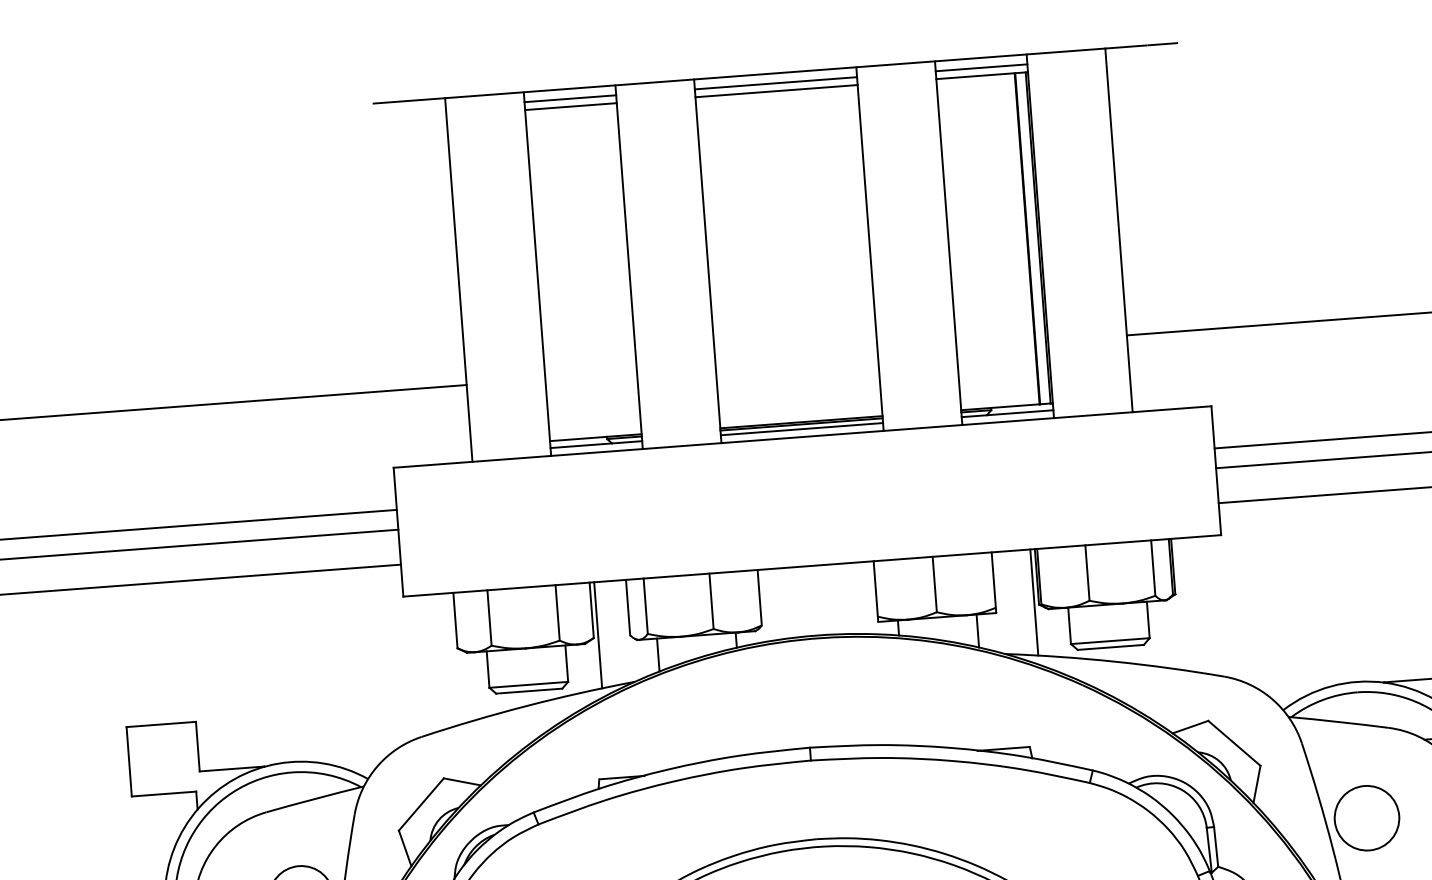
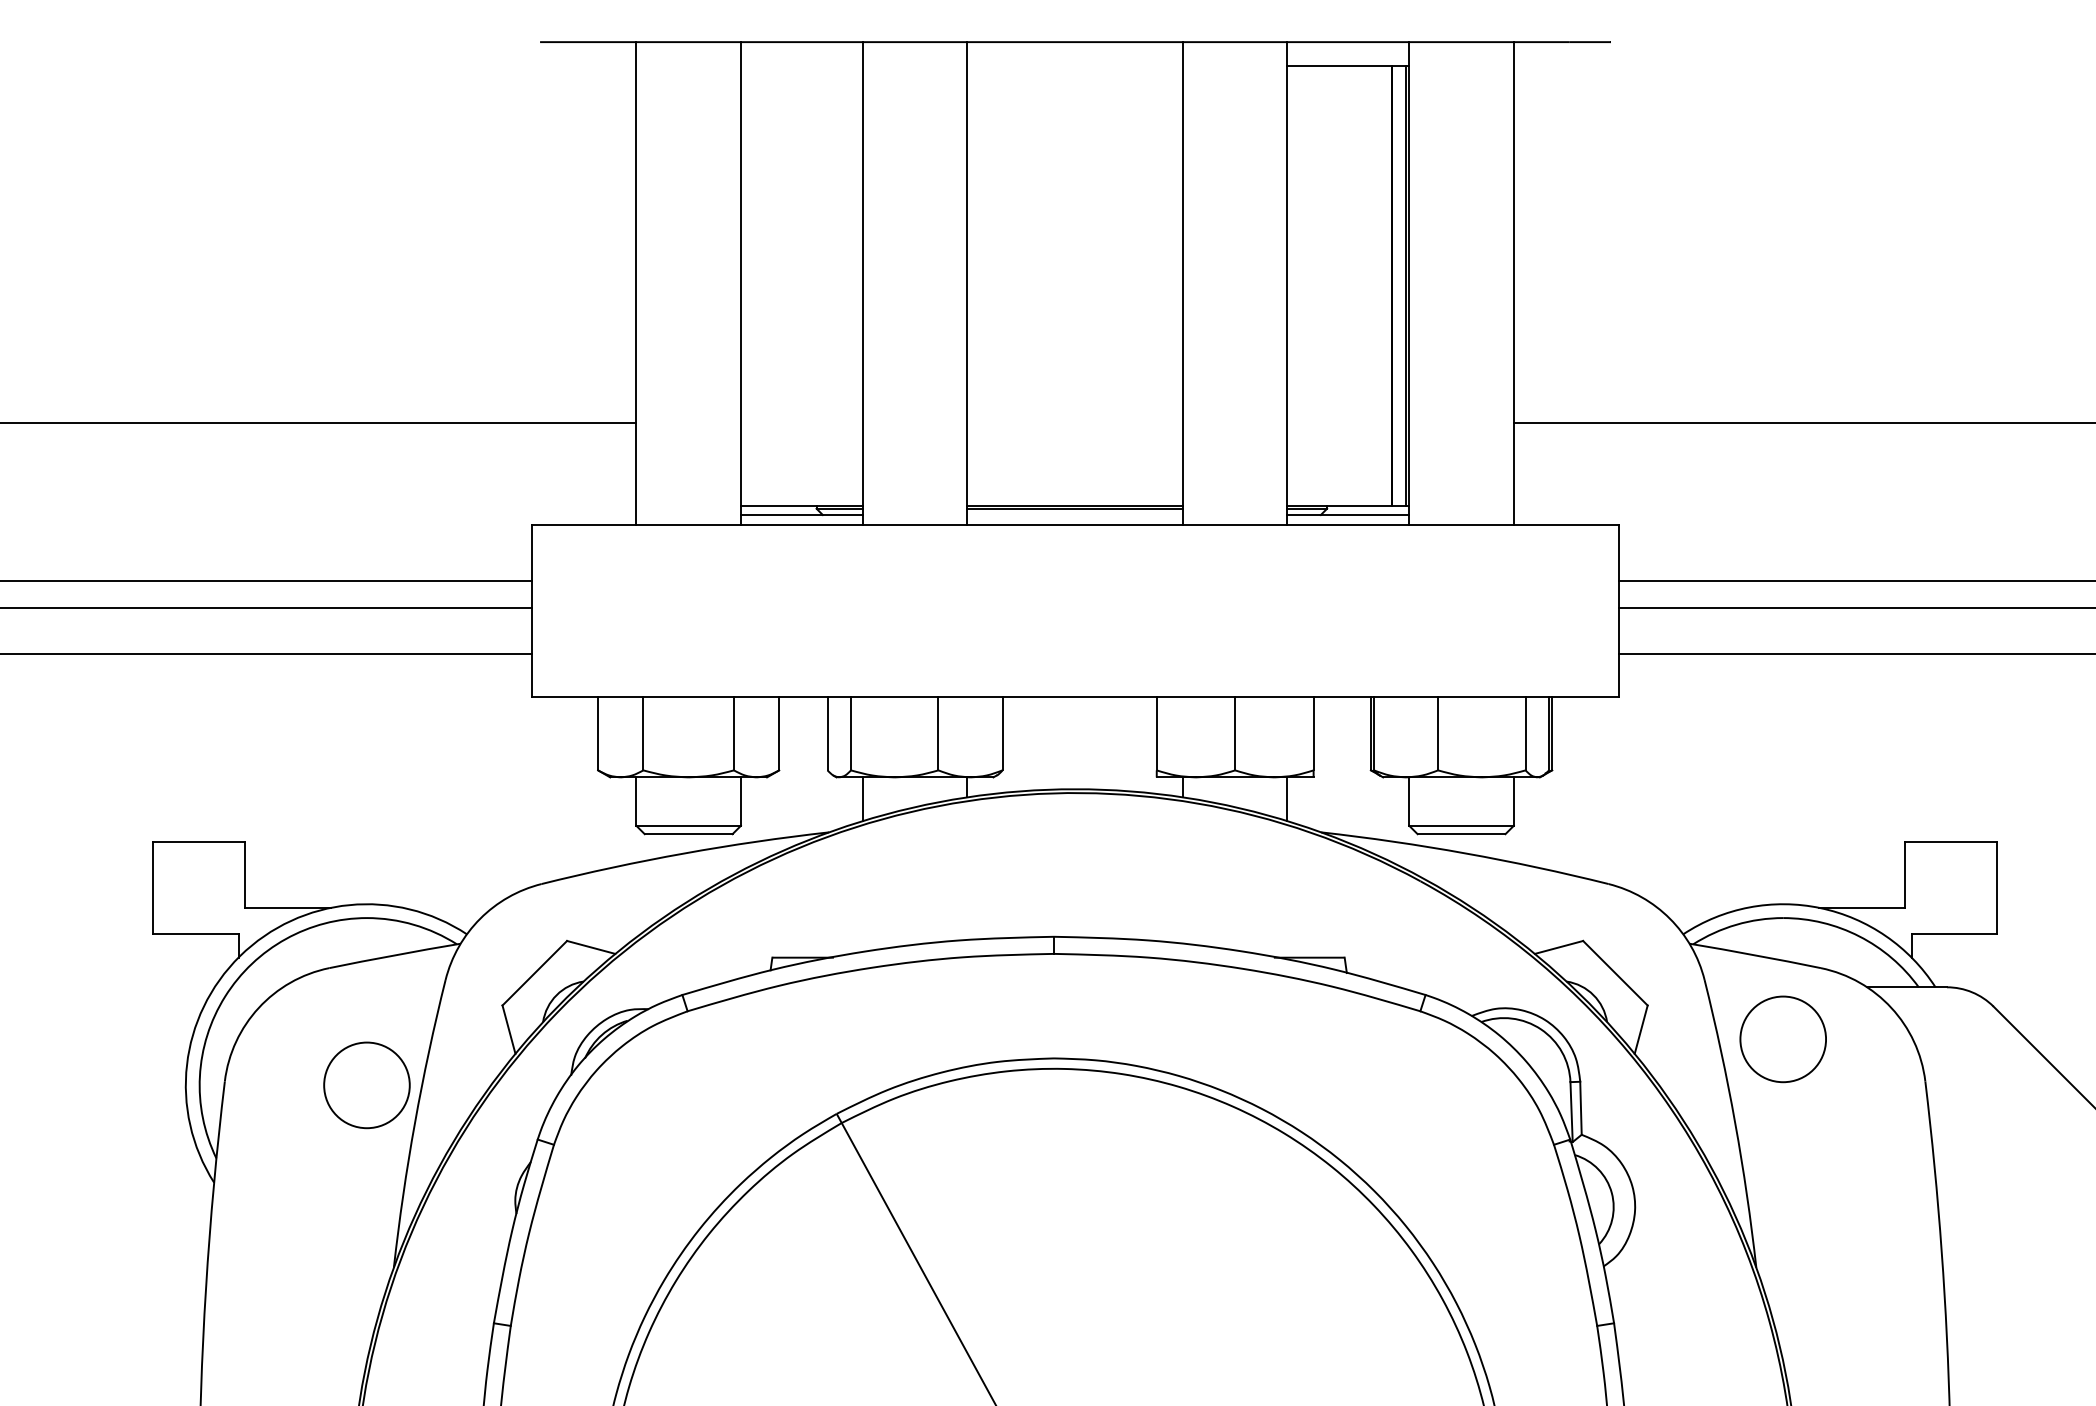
line: (981, 67) -> (1348, 55), removed
line: (775, 83) -> (1074, 55), removed
line: (776, 90) -> (1074, 65), removed
line: (570, 98) -> (801, 55), removed
line: (570, 106) -> (801, 65), removed
line: (801, 429) -> (1074, 515), removed
line: (1033, 601) -> (1364, 766), removed
line: (598, 634) -> (785, 766), removed
circle: (1366, 818) -> (1782, 1039), moved

